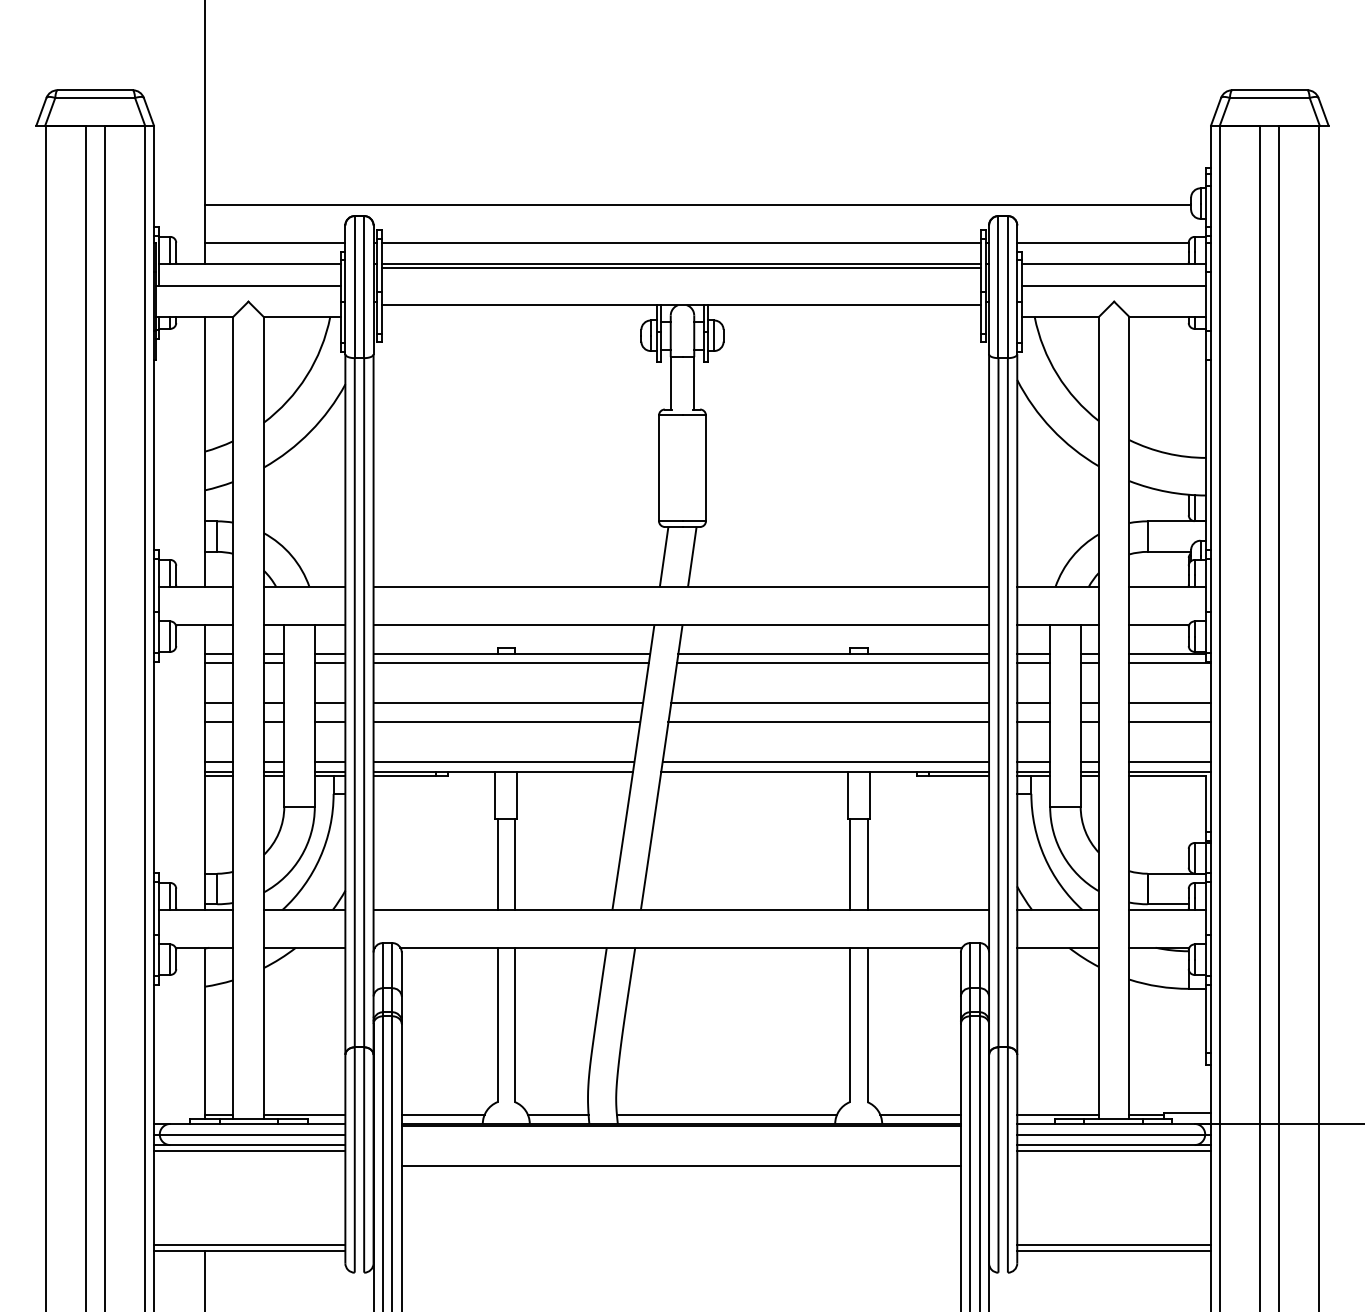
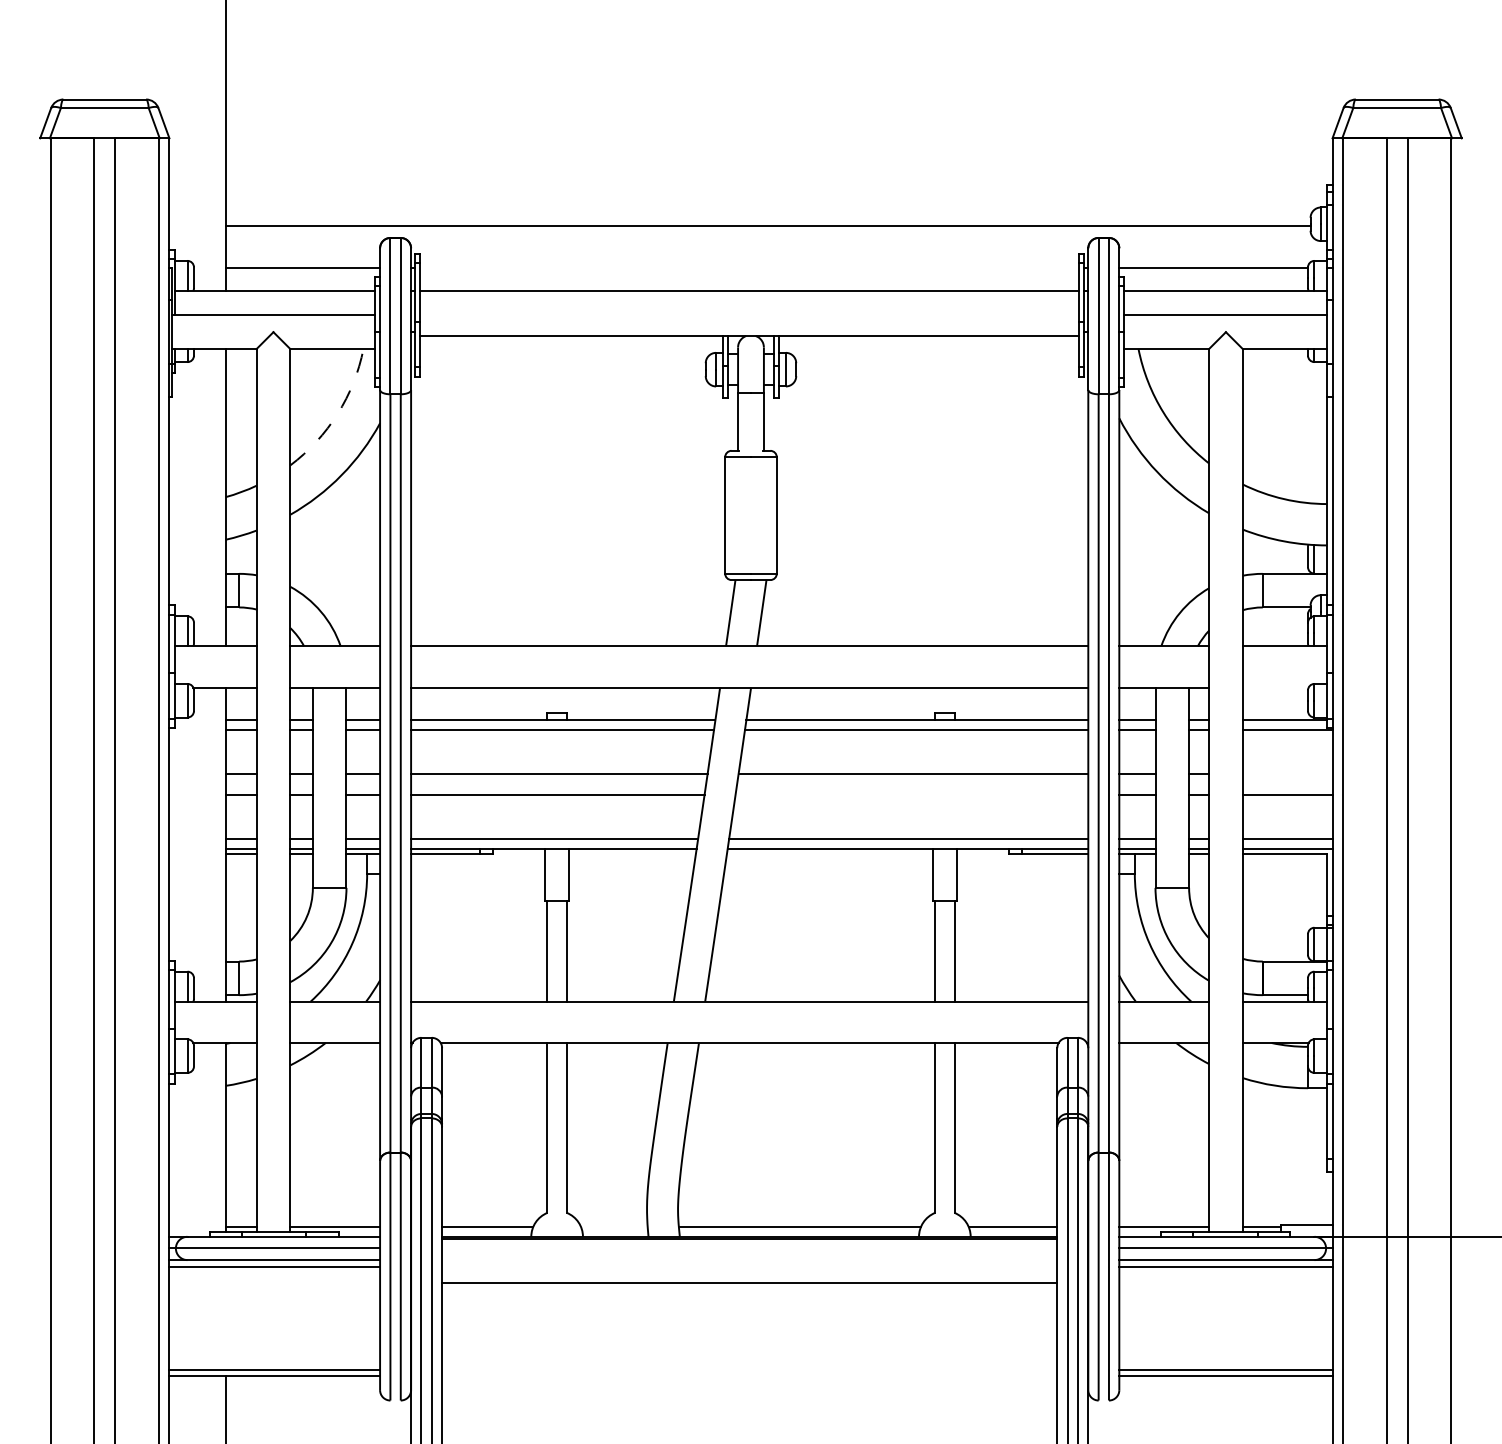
line: (681, 242) -> (749, 267), removed
line: (681, 267) -> (749, 294), removed
arc: (306, 375) -> (337, 413), solid -> dashed
line: (1159, 624) -> (1275, 687), removed
line: (1170, 703) -> (1287, 774), removed
line: (828, 721) -> (911, 794), removed
line: (558, 1115) -> (614, 1227), removed

